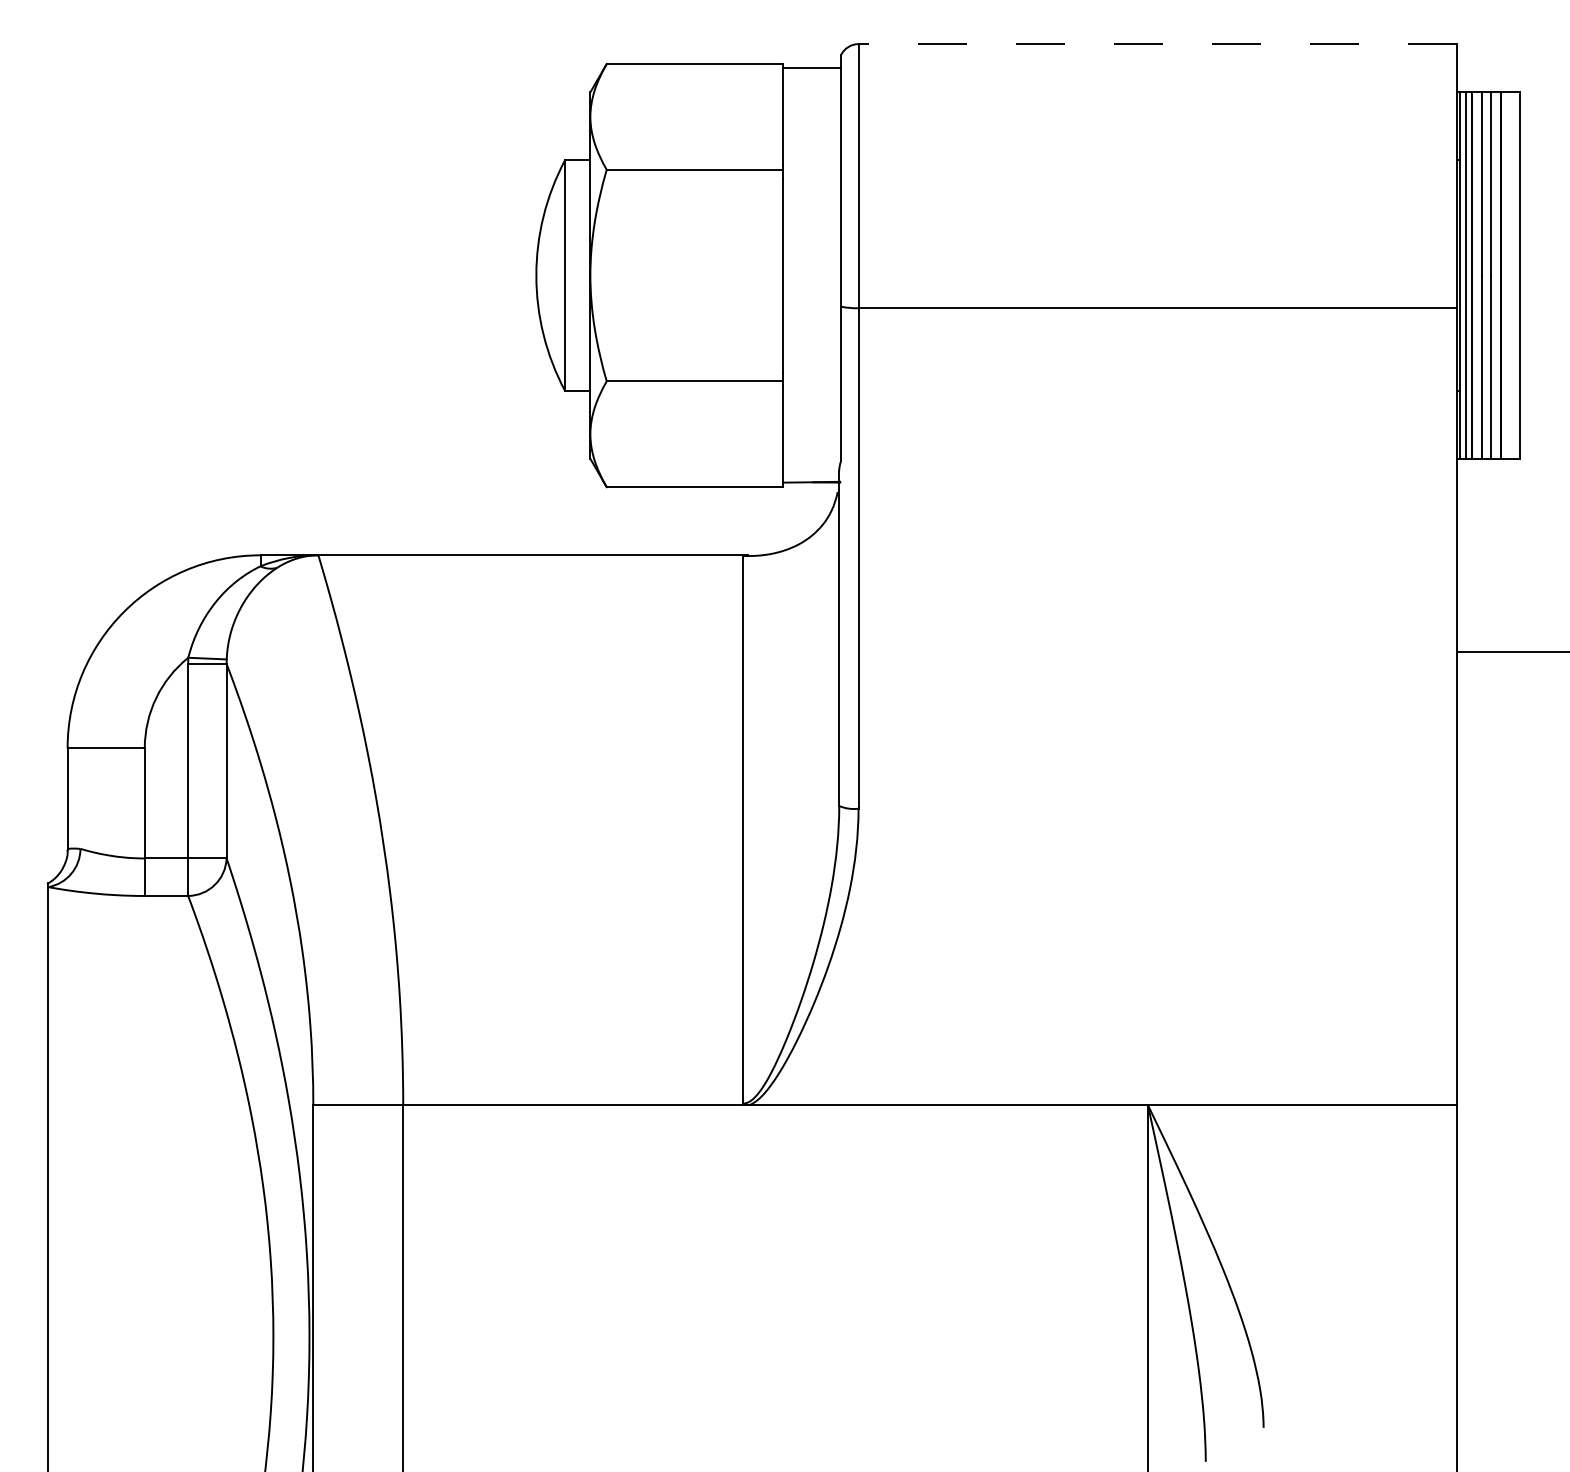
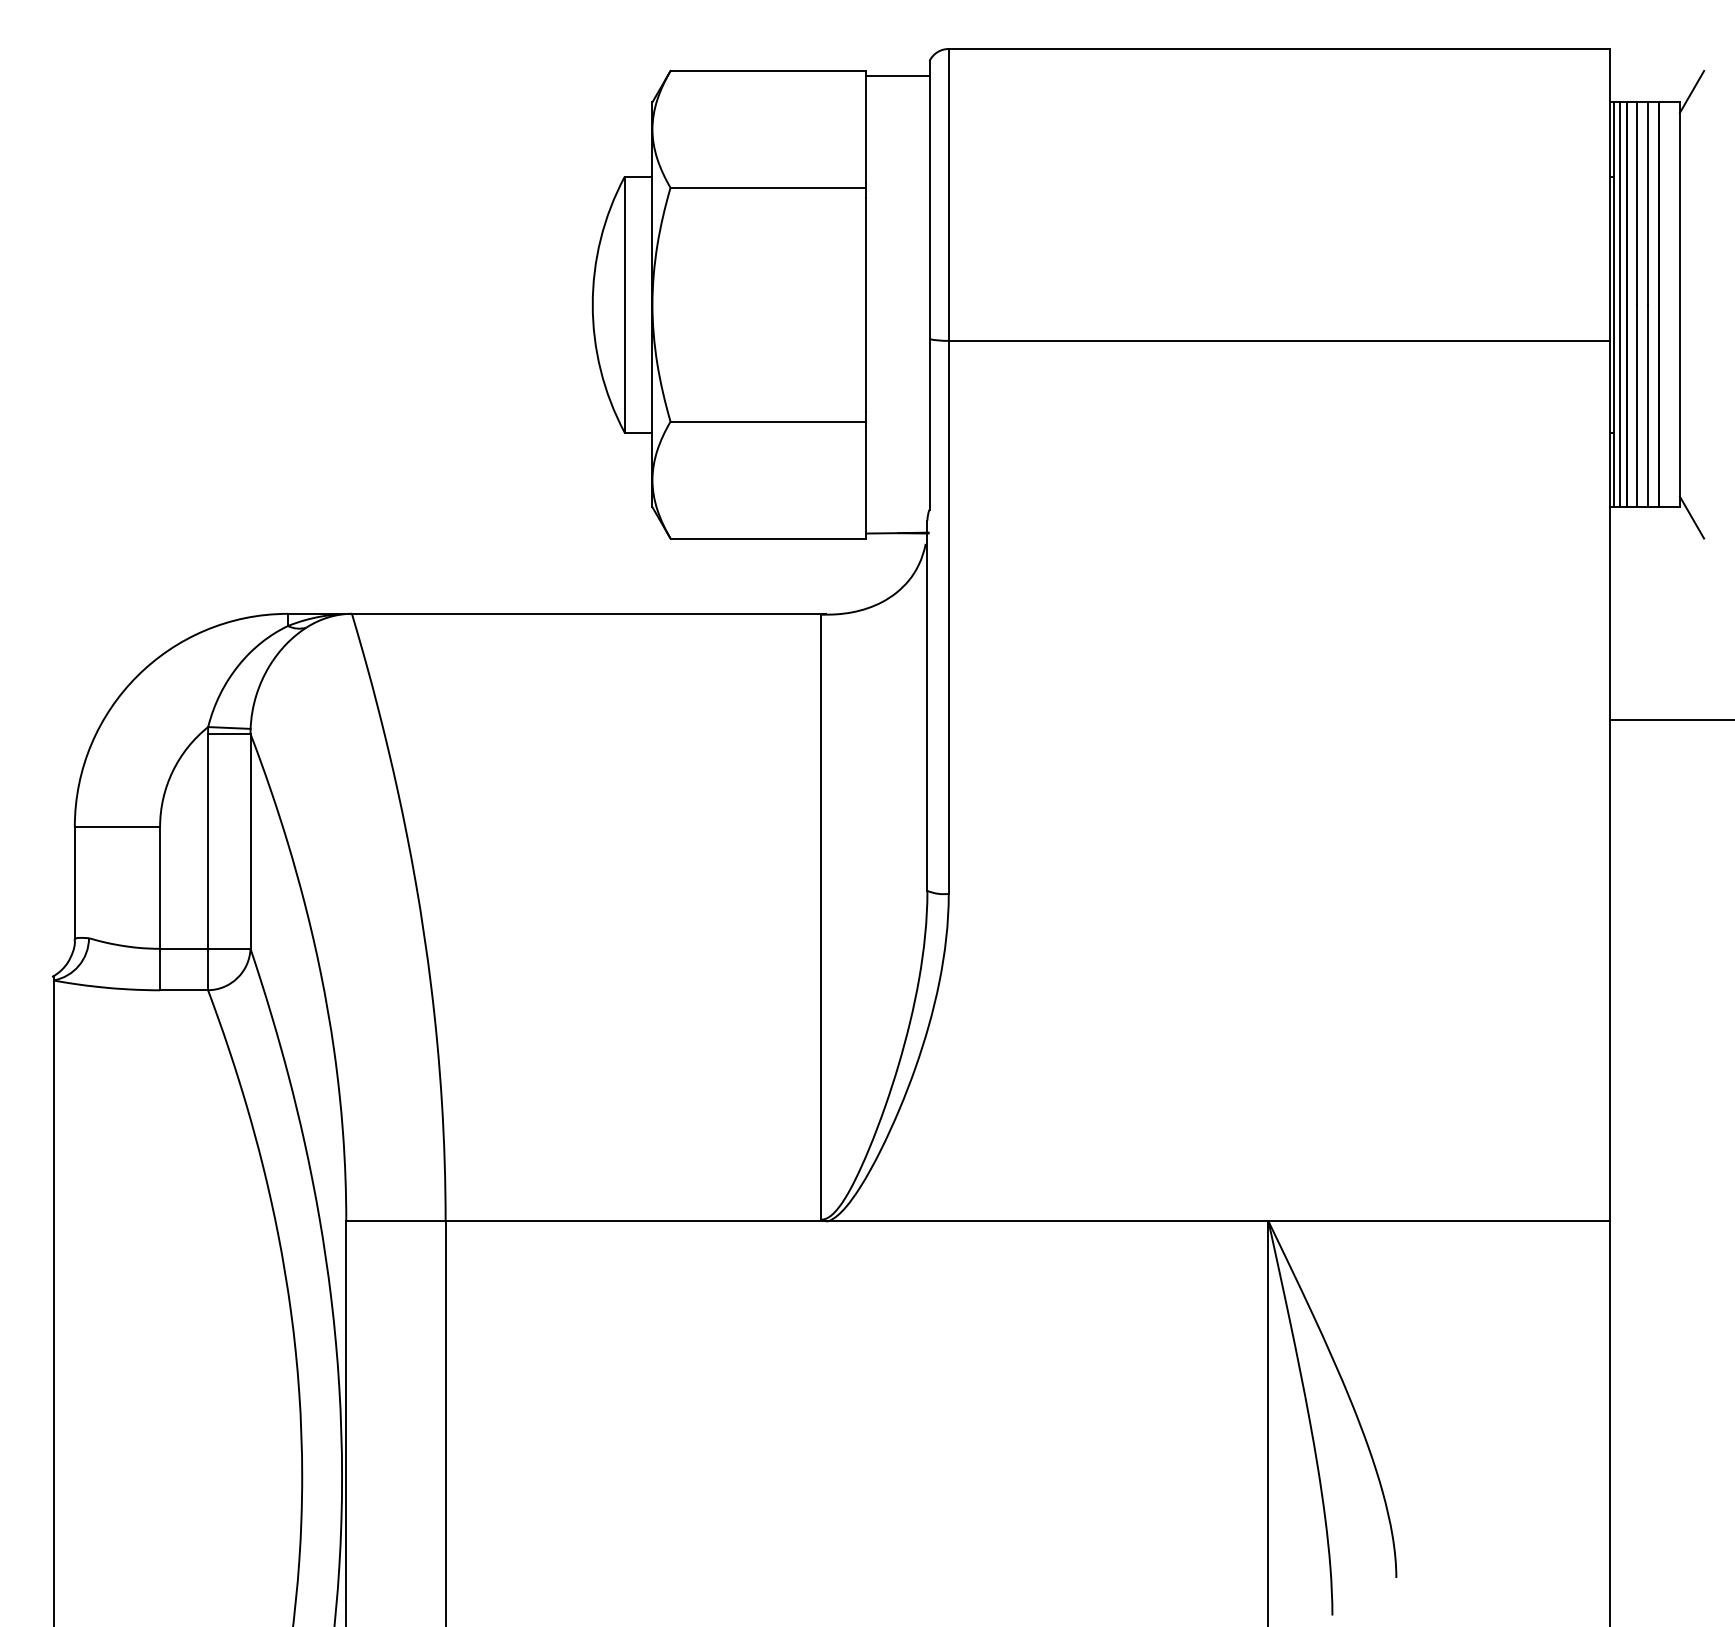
line: (1156, 44) -> (1278, 49), dashed -> solid
line: (1530, 82) -> (1691, 91), added
line: (1530, 468) -> (1691, 517), added

